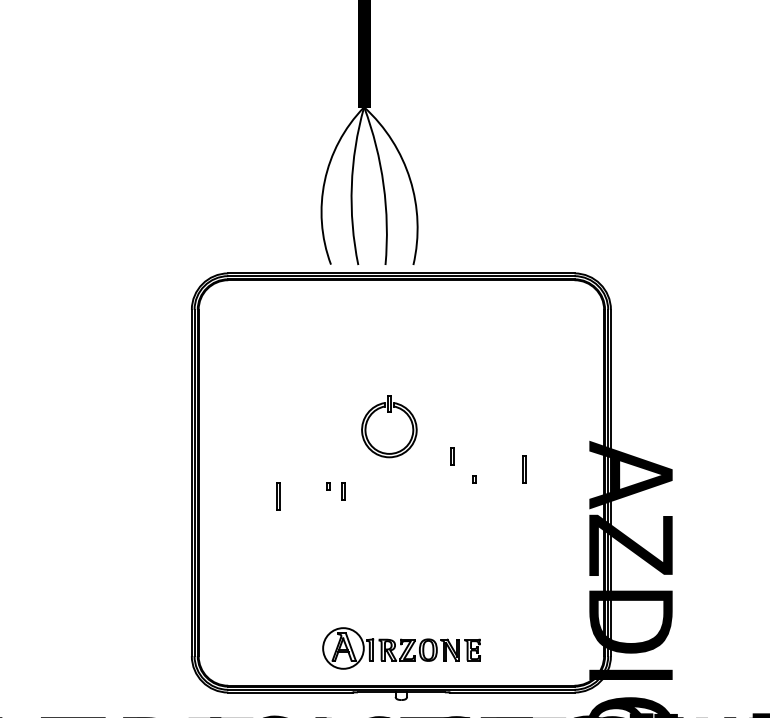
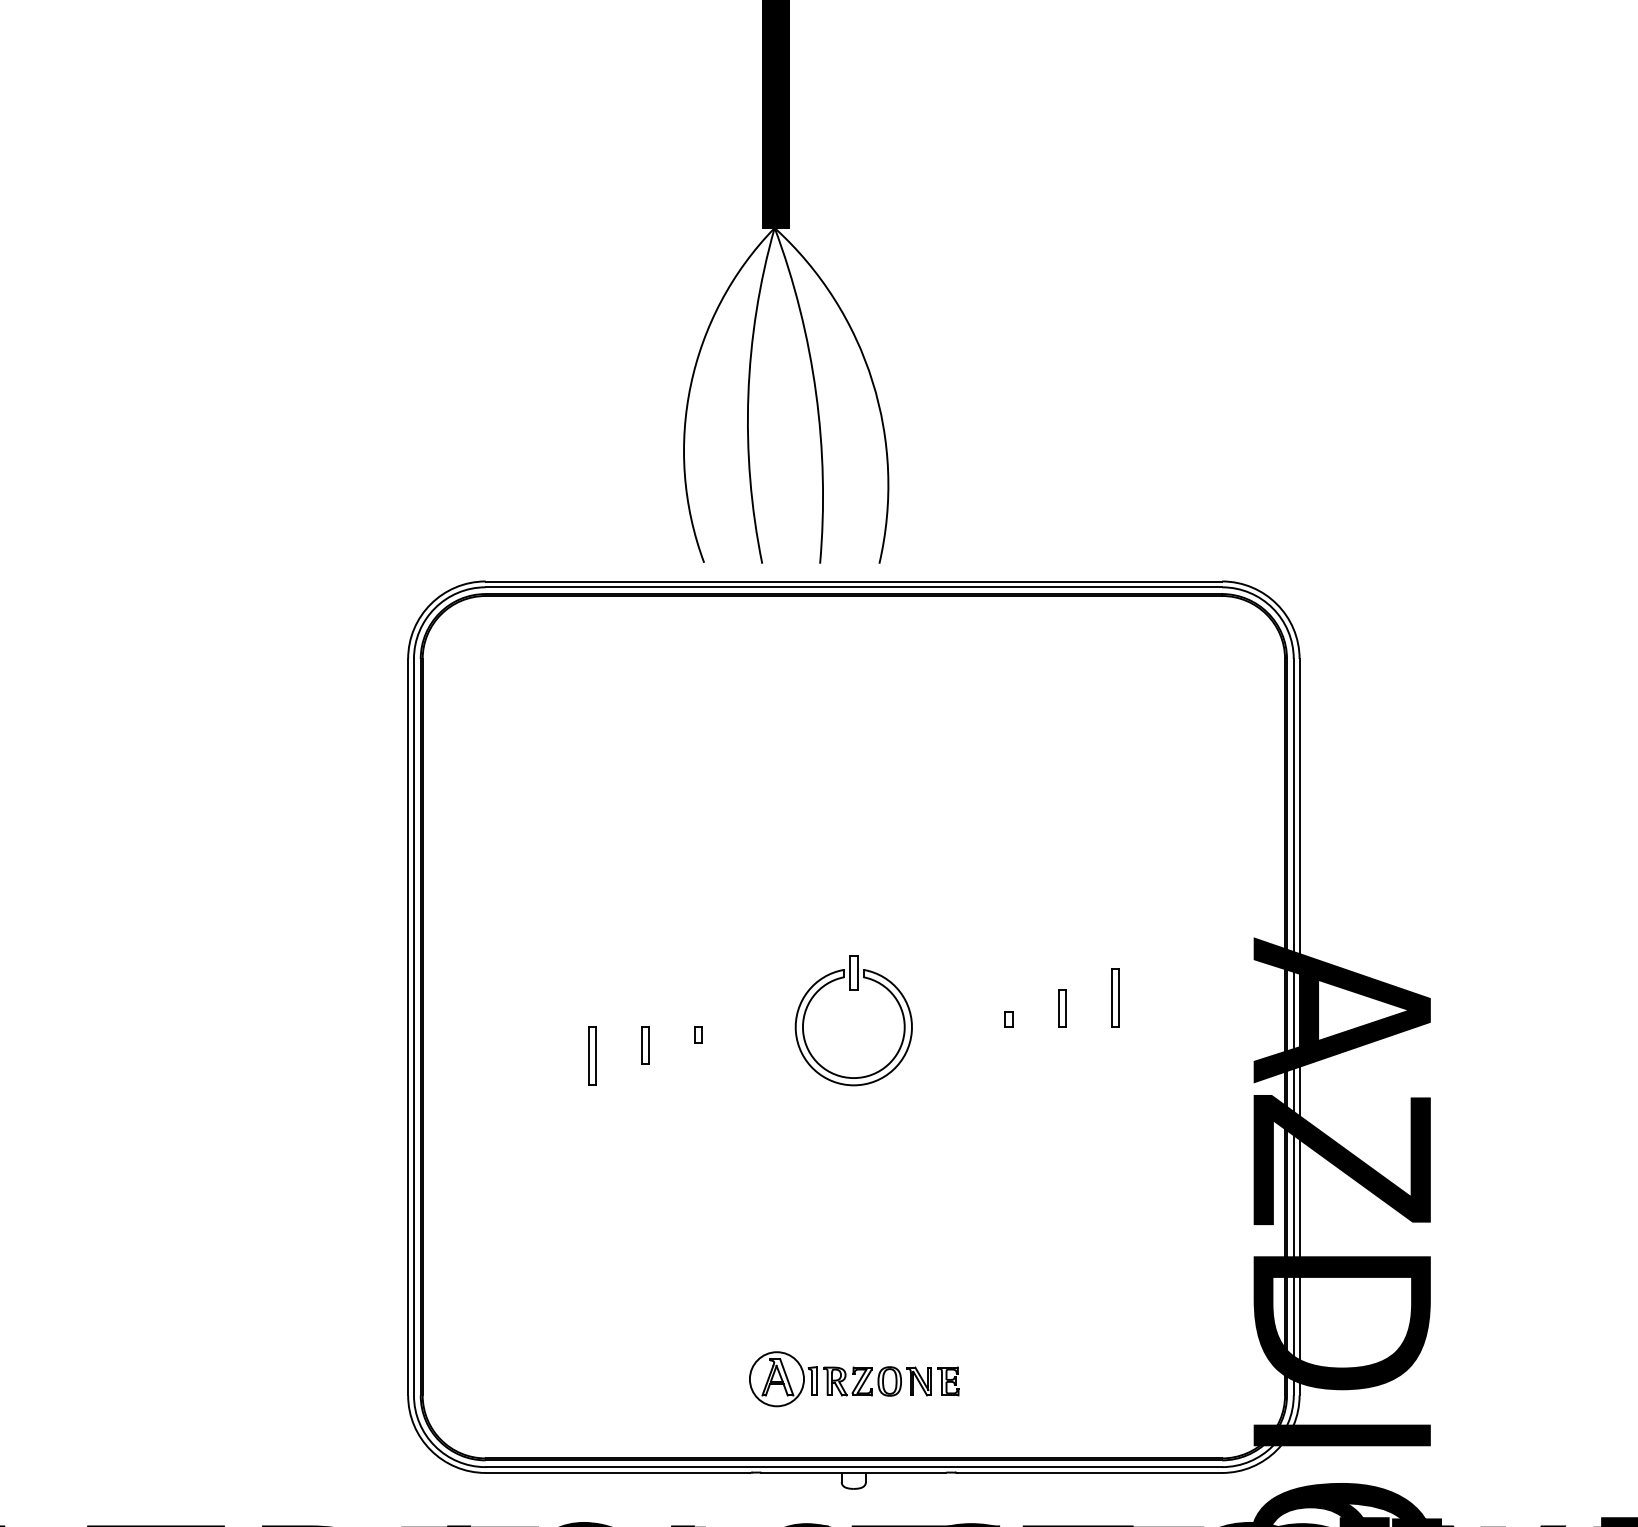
part: (389, 412) -> (854, 990), moved
part: (452, 456) -> (1062, 1009), moved
part: (343, 491) -> (645, 1045), moved
part: (401, 648) -> (854, 1379), size x0.62

